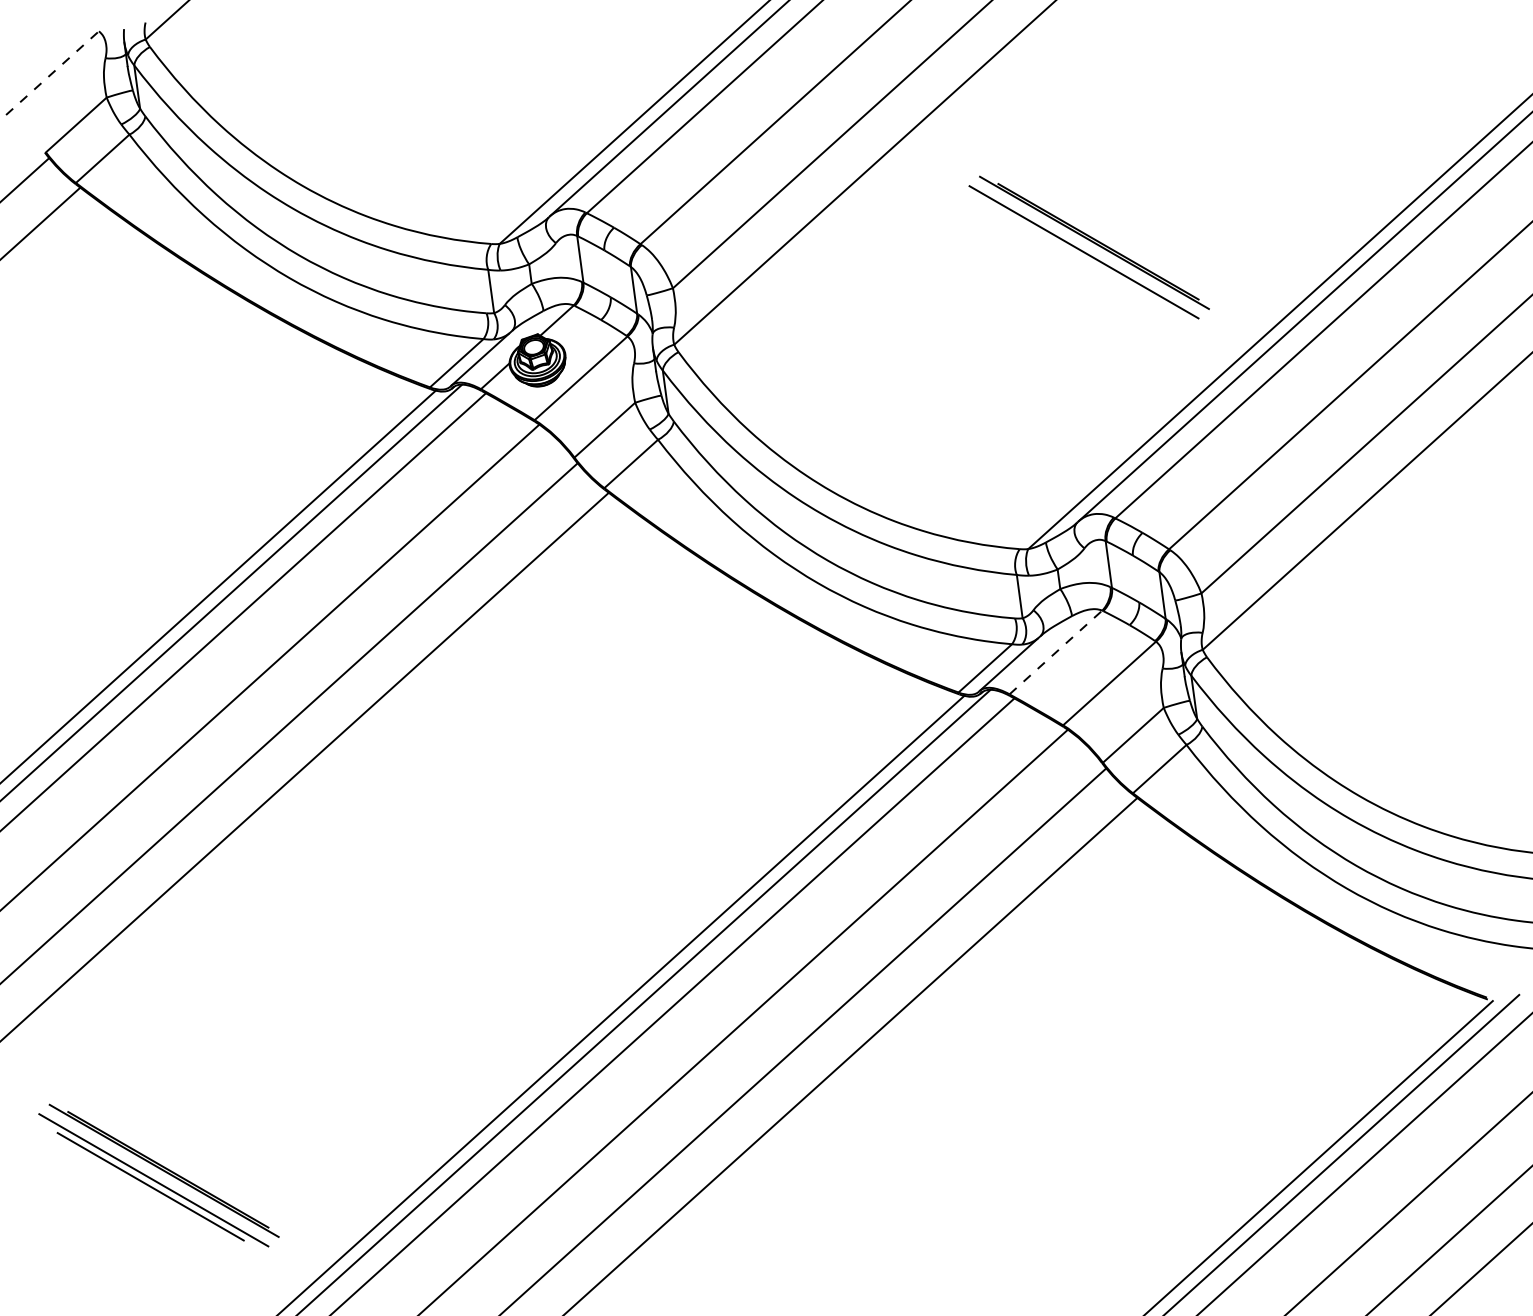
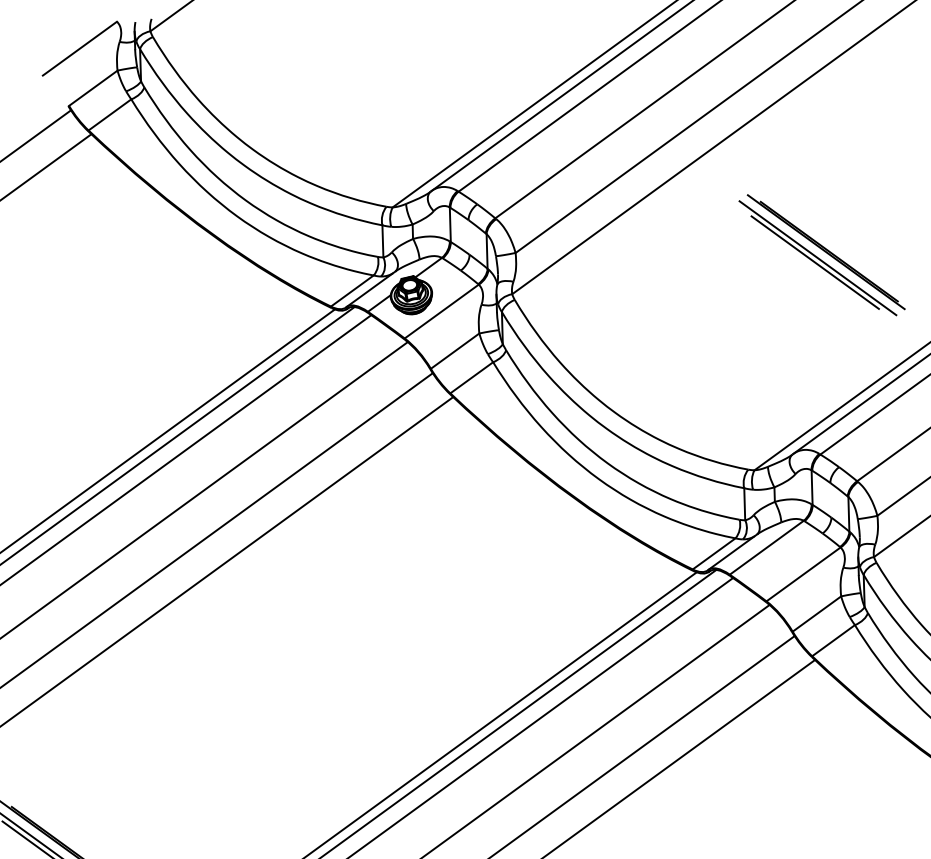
line: (52, 72) -> (79, 48), dashed -> solid
line: (1080, 258) -> (814, 262), added
line: (1056, 652) -> (767, 547), dashed -> solid

